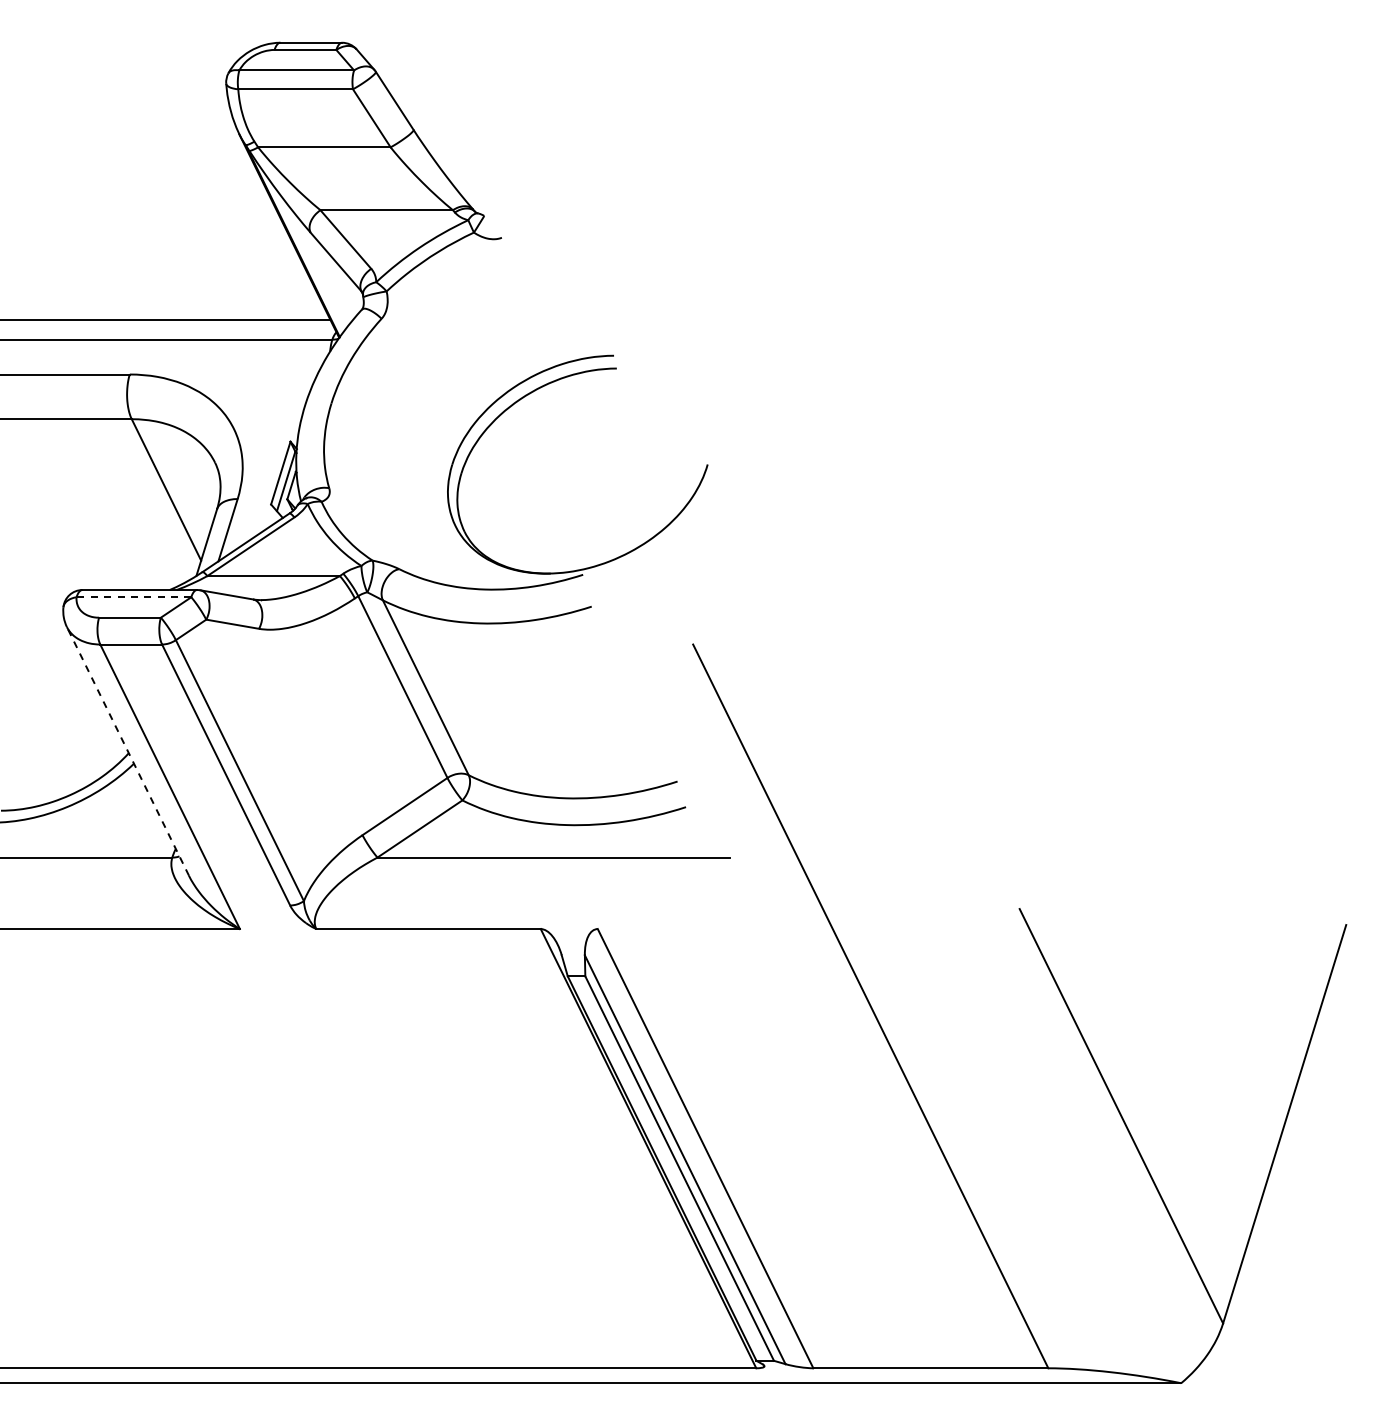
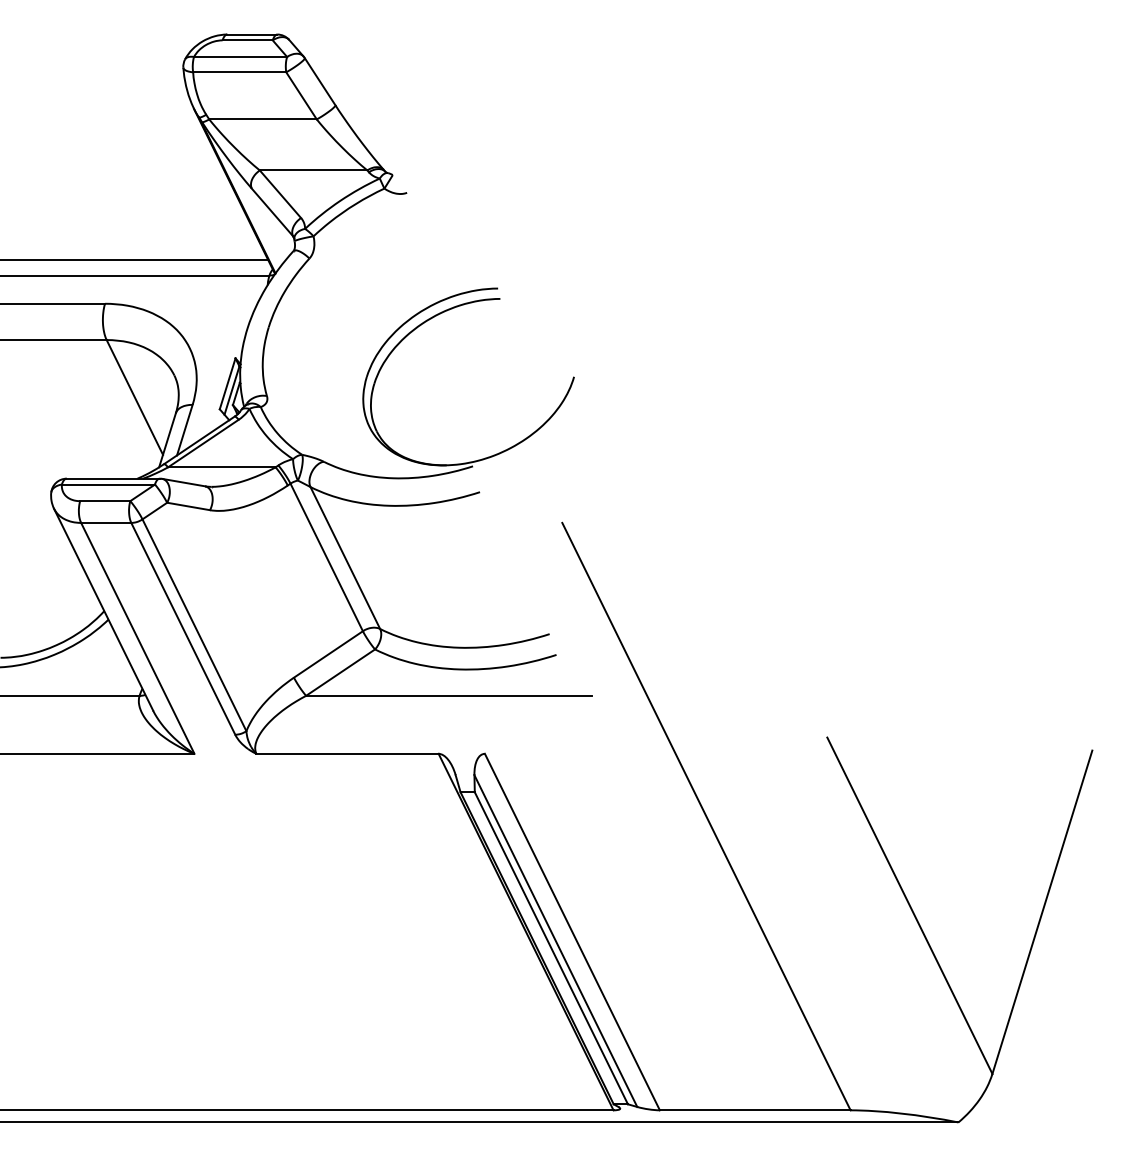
line: (133, 597) -> (108, 484), dashed -> solid
line: (127, 750) -> (103, 608), dashed -> solid

